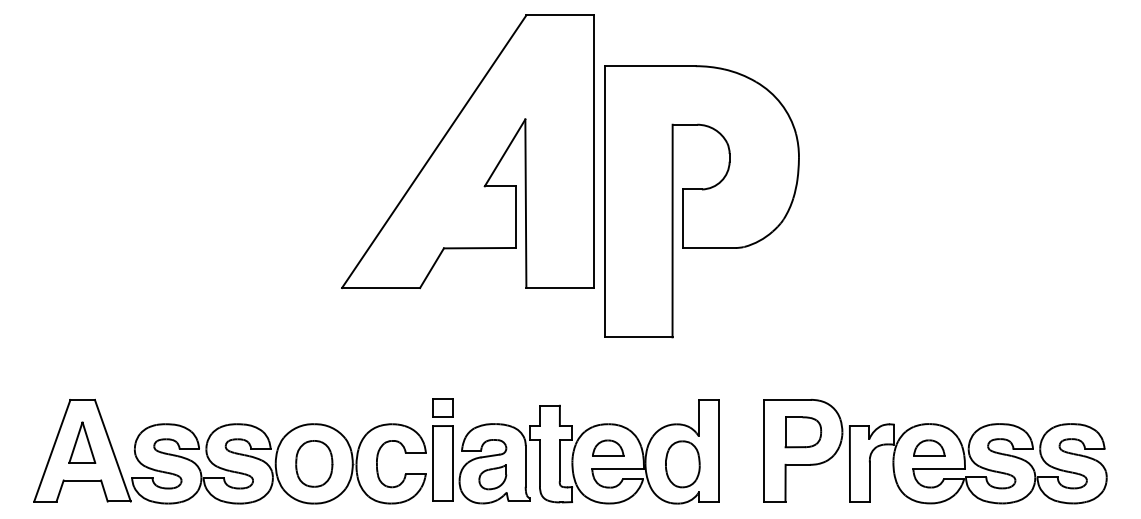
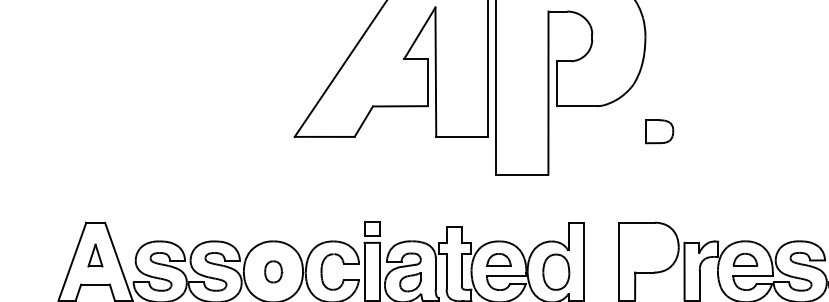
part: (803, 432) -> (659, 131), moved
part: (82, 442) -> (95, 255), size x0.7
part: (314, 463) -> (273, 271), size x0.6

